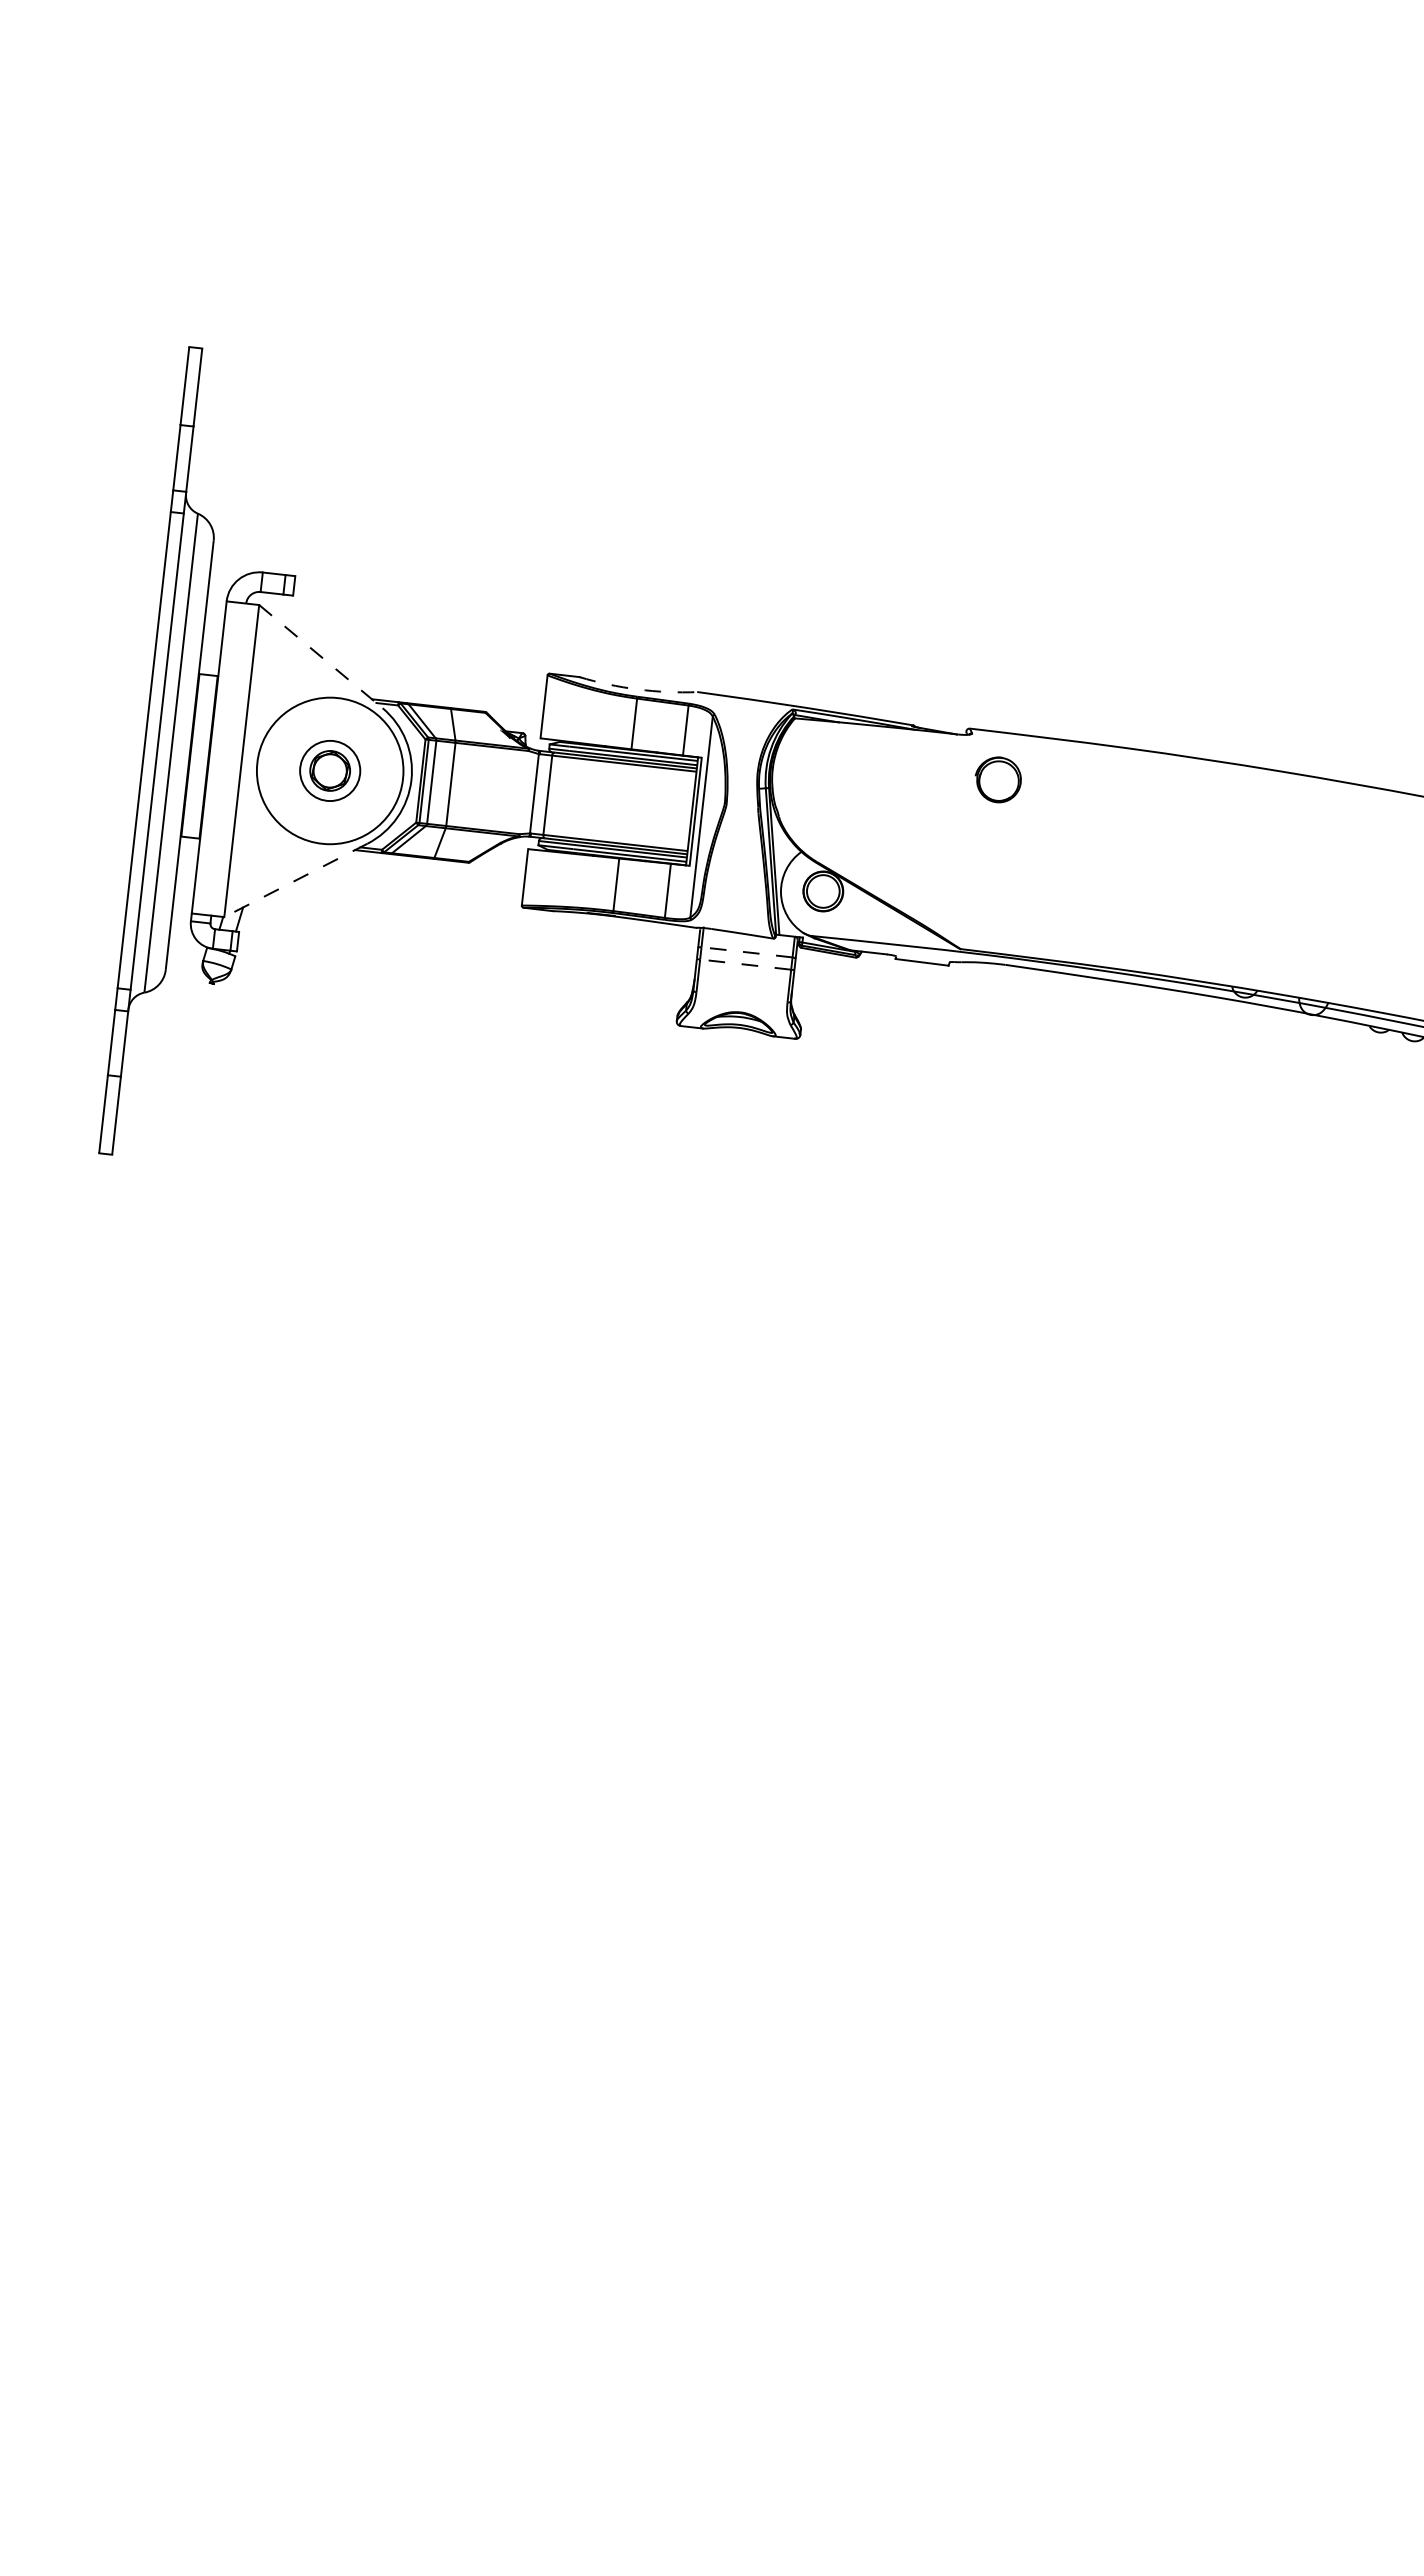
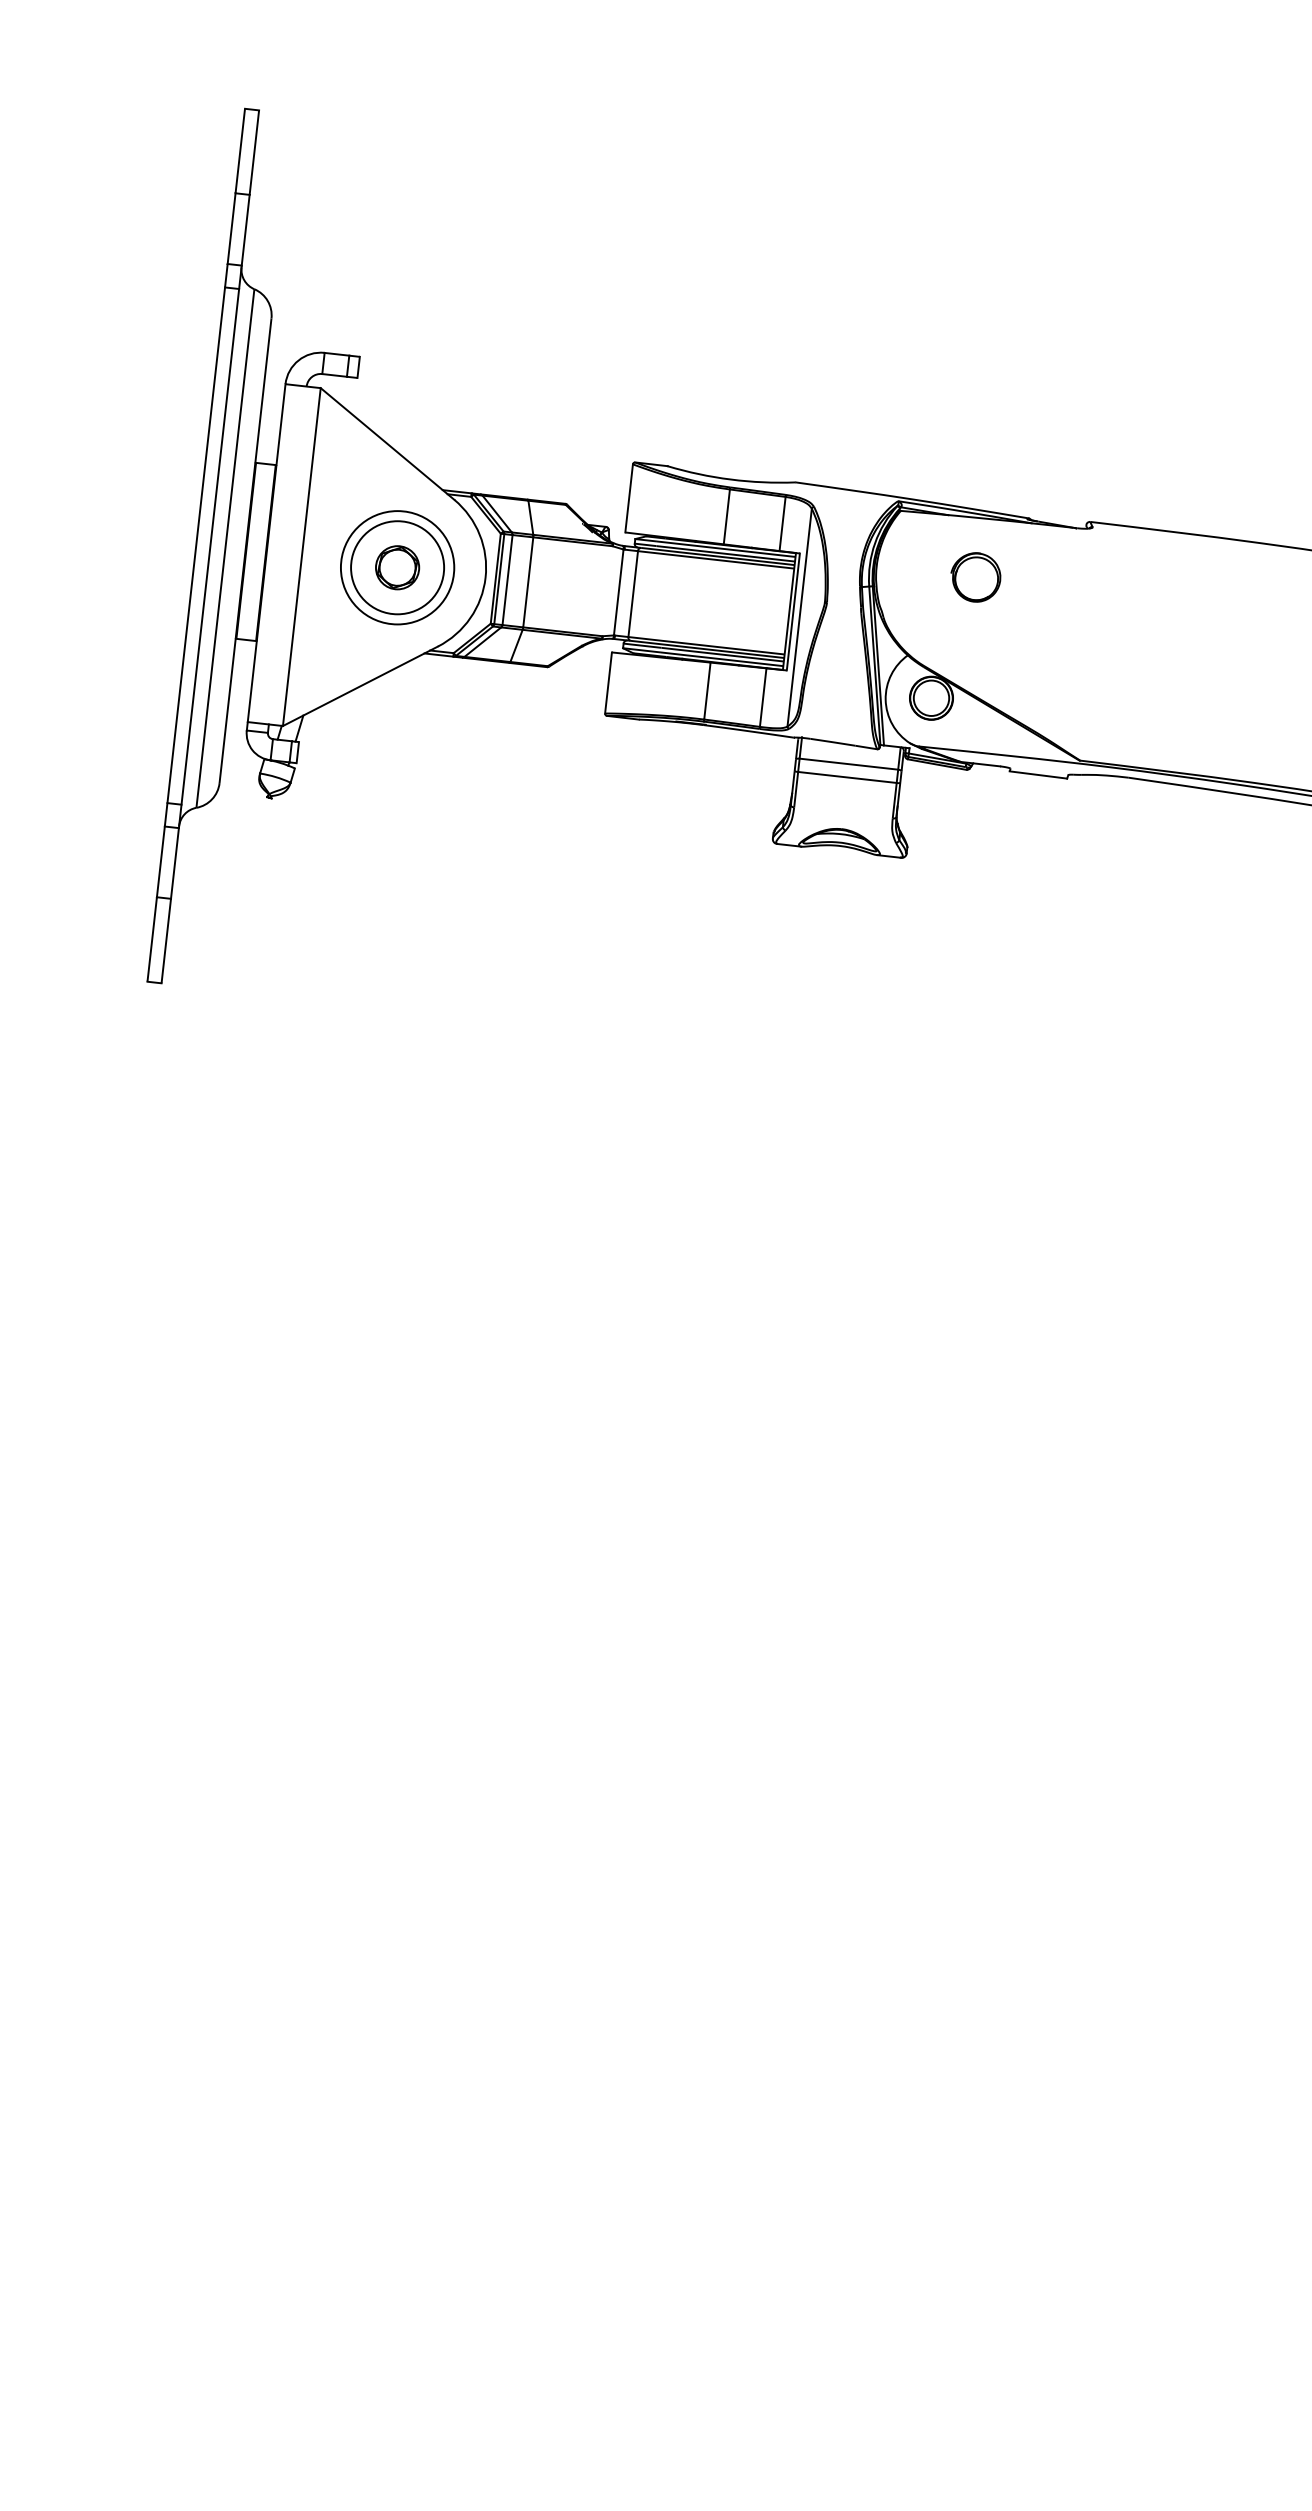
line: (321, 656) -> (388, 443), dashed -> solid
arc: (637, 689) -> (730, 479), dashed -> solid
circle: (329, 770) -> (396, 567), size x0.71
circle: (330, 770) -> (397, 567), size x1.43
part: (997, 779) -> (975, 577), moved
line: (295, 880) -> (360, 686), dashed -> solid
line: (747, 952) -> (849, 764), dashed -> solid
line: (745, 964) -> (847, 777), dashed -> solid

